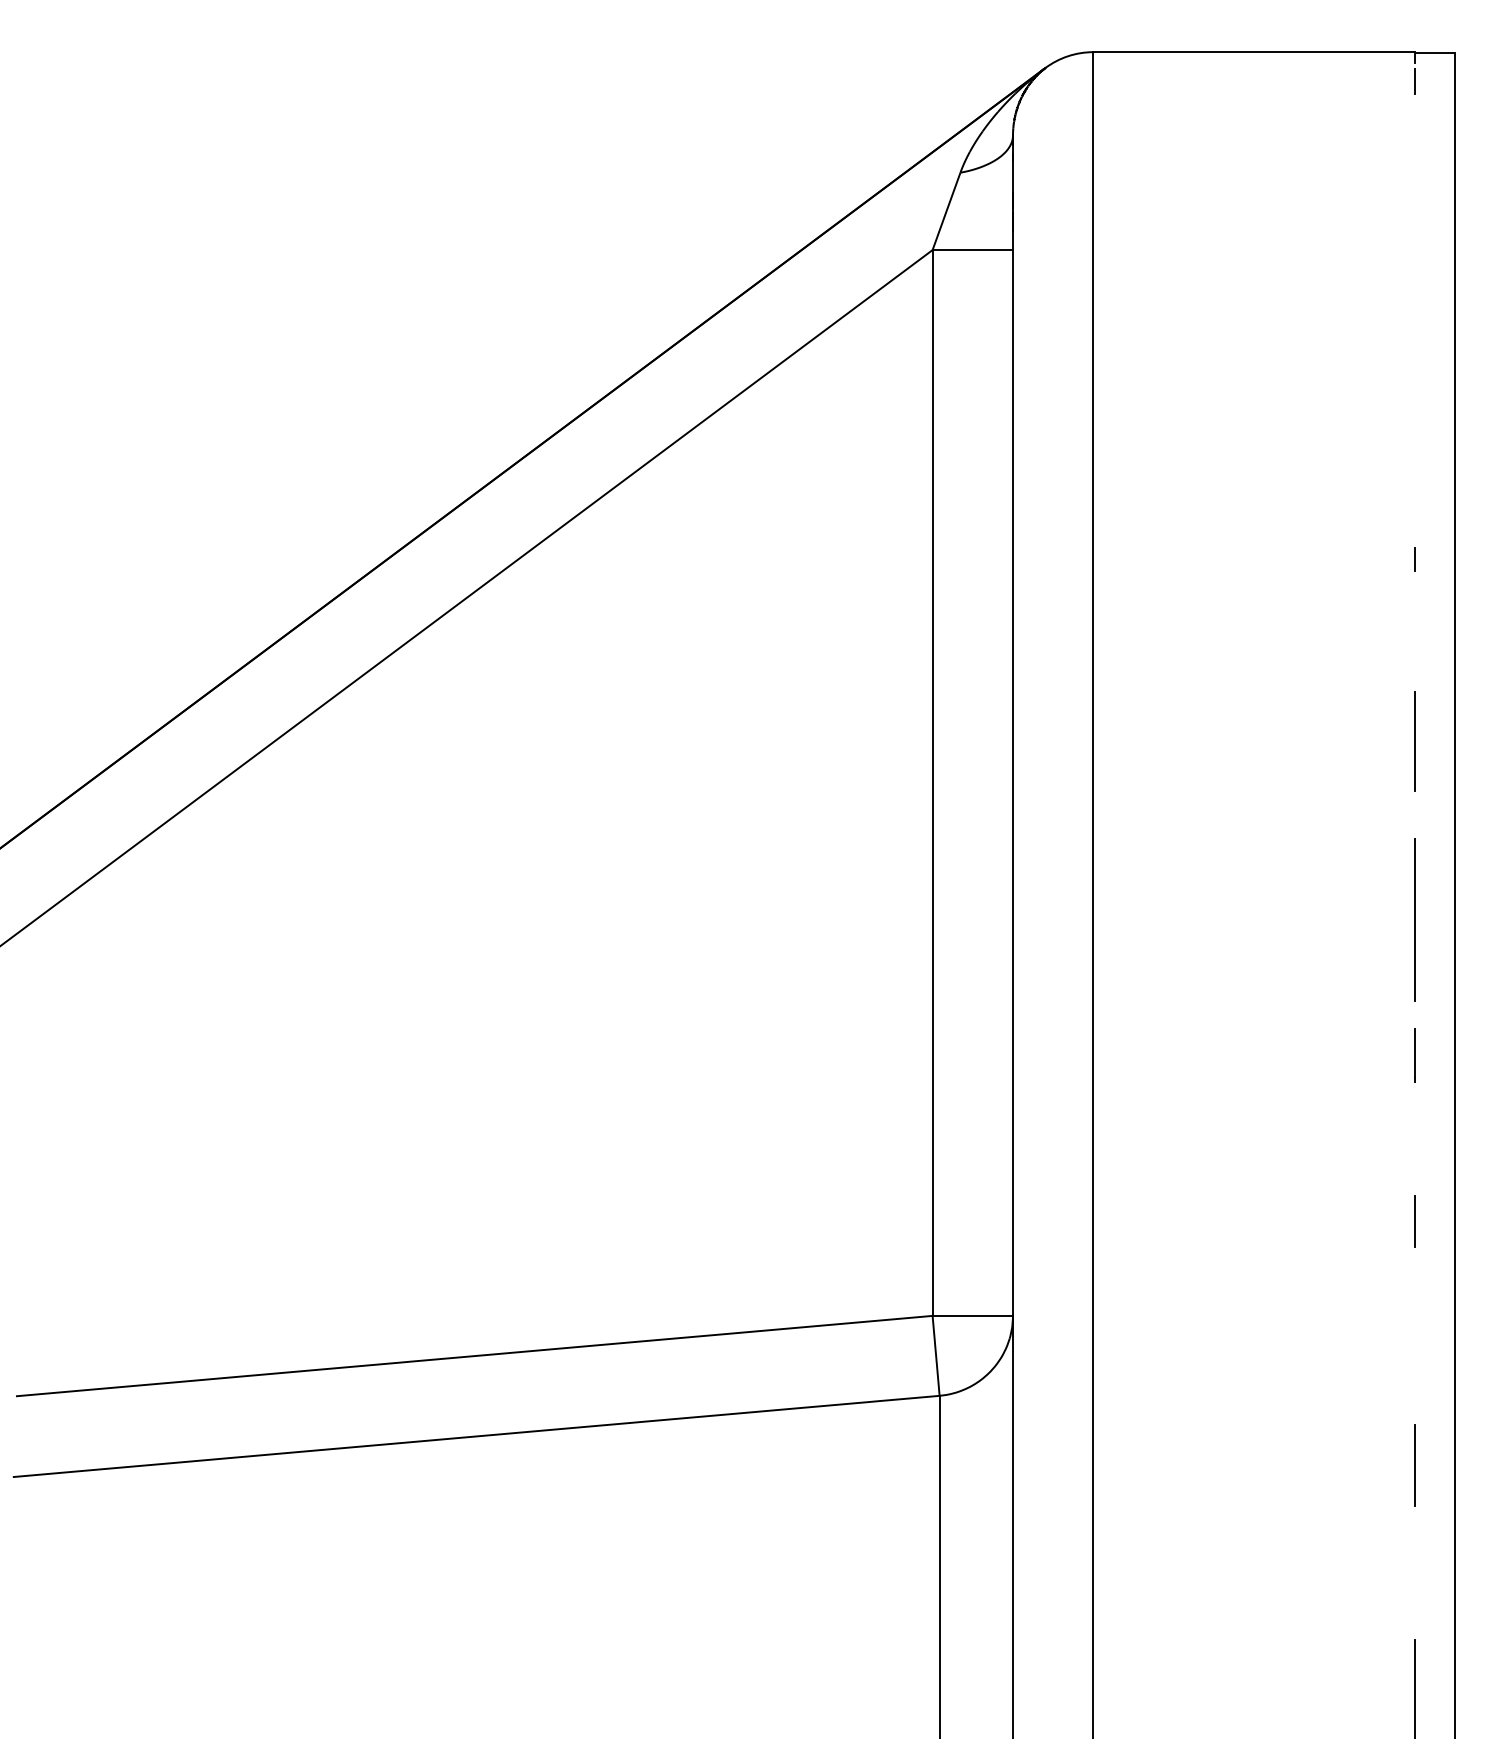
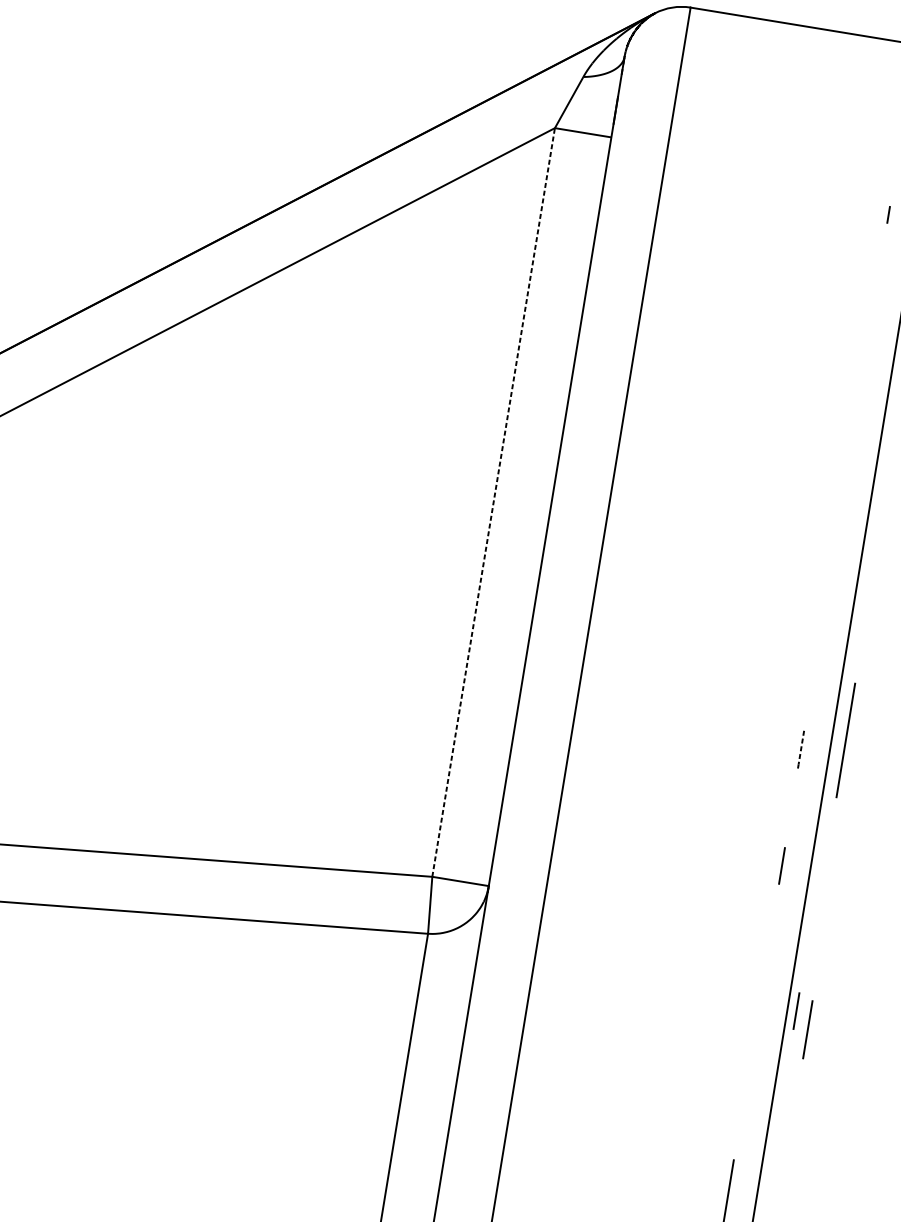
line: (1414, 559) -> (888, 214), moved
line: (1414, 740) -> (837, 528), removed
line: (932, 782) -> (493, 502), solid -> dashed
line: (1414, 919) -> (845, 740), moved
line: (1414, 1052) -> (801, 747), solid -> dashed
line: (1467, 1419) -> (796, 1011), added
line: (1414, 1465) -> (807, 1029), moved

